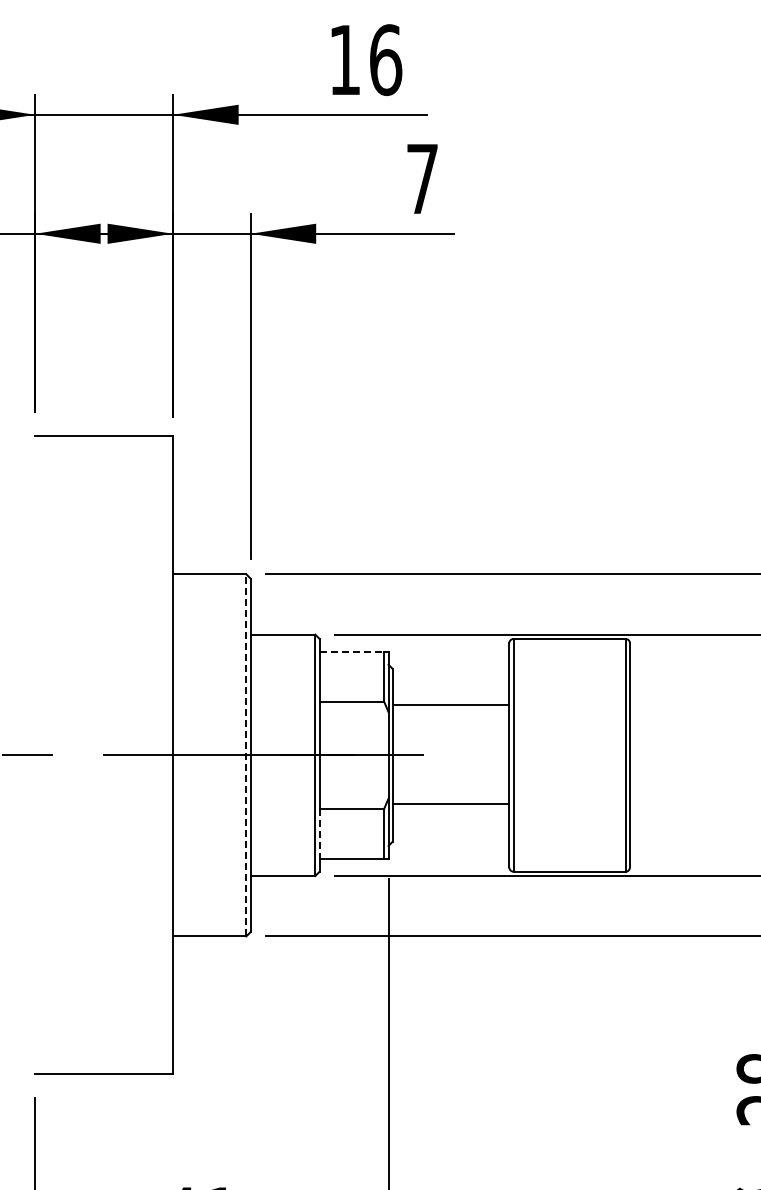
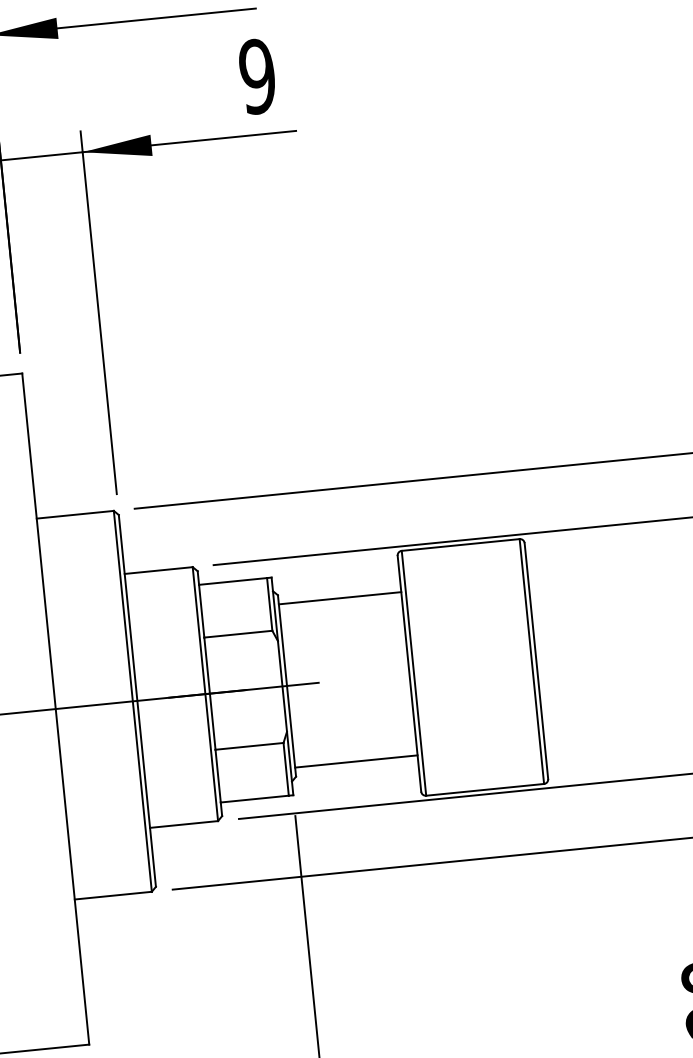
text: (422, 178) -> (257, 76), 7 -> 9
line: (352, 651) -> (233, 580), dashed -> solid
line: (450, 704) -> (339, 598), moved
line: (246, 754) -> (132, 700), dashed -> solid
line: (450, 803) -> (355, 761), moved
line: (319, 834) -> (218, 776), dashed -> solid

